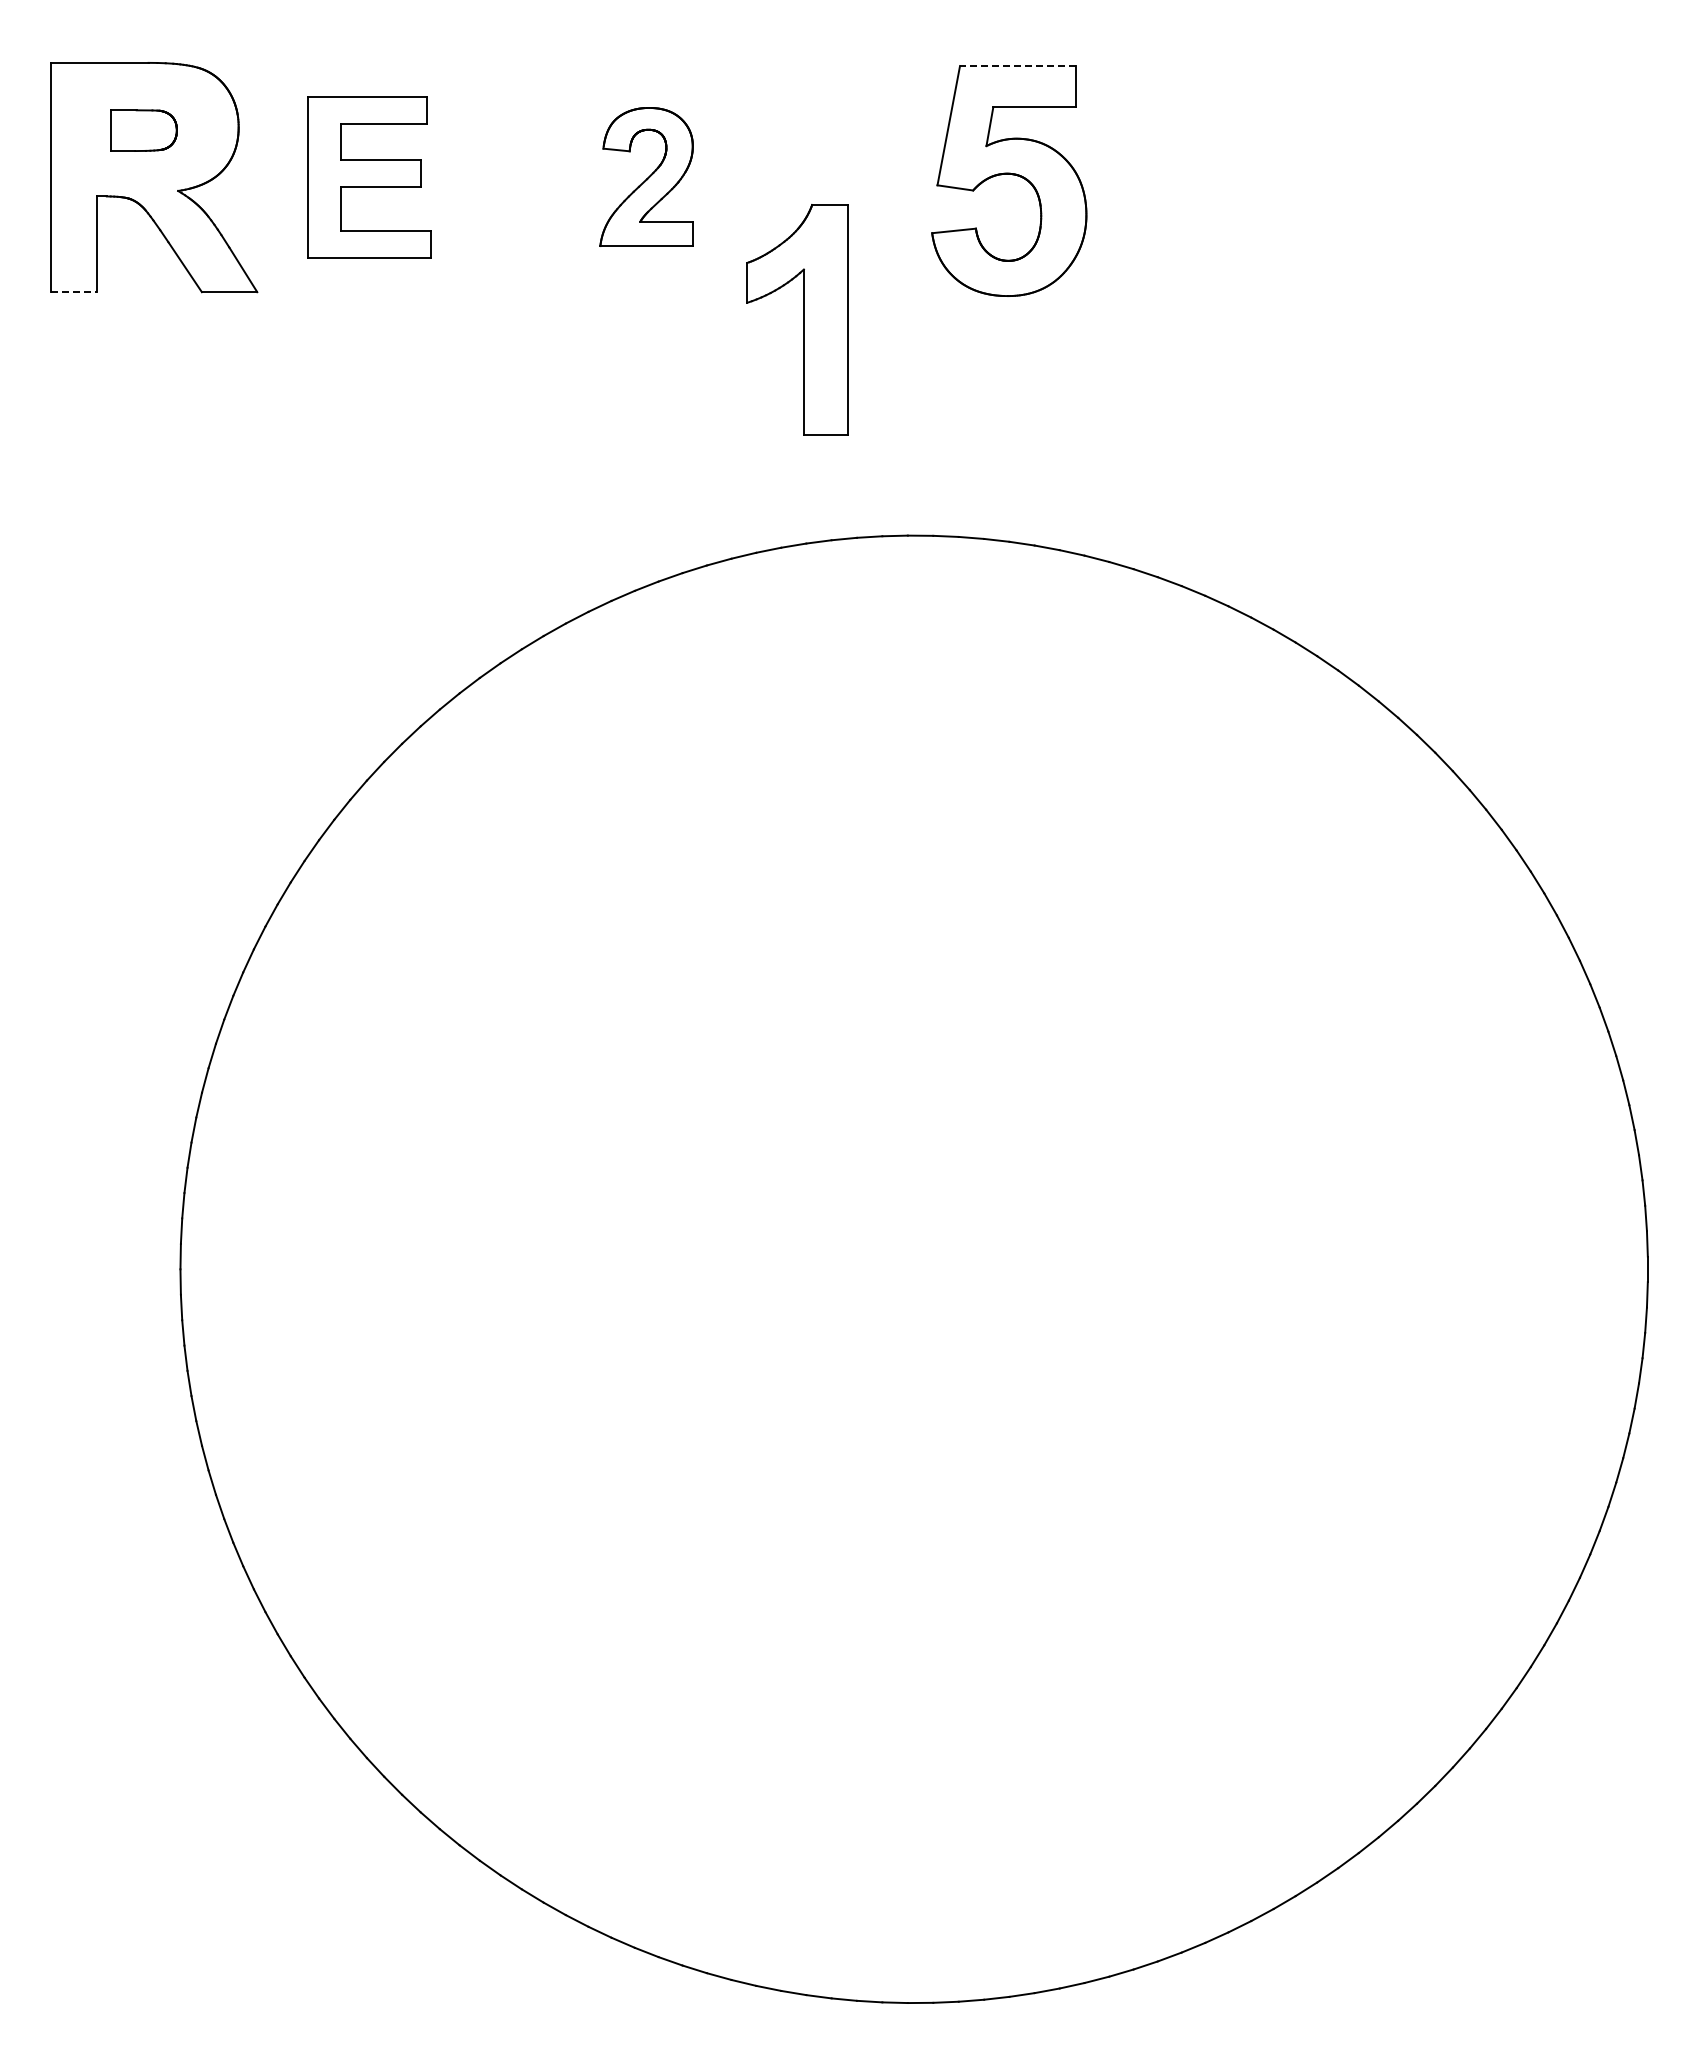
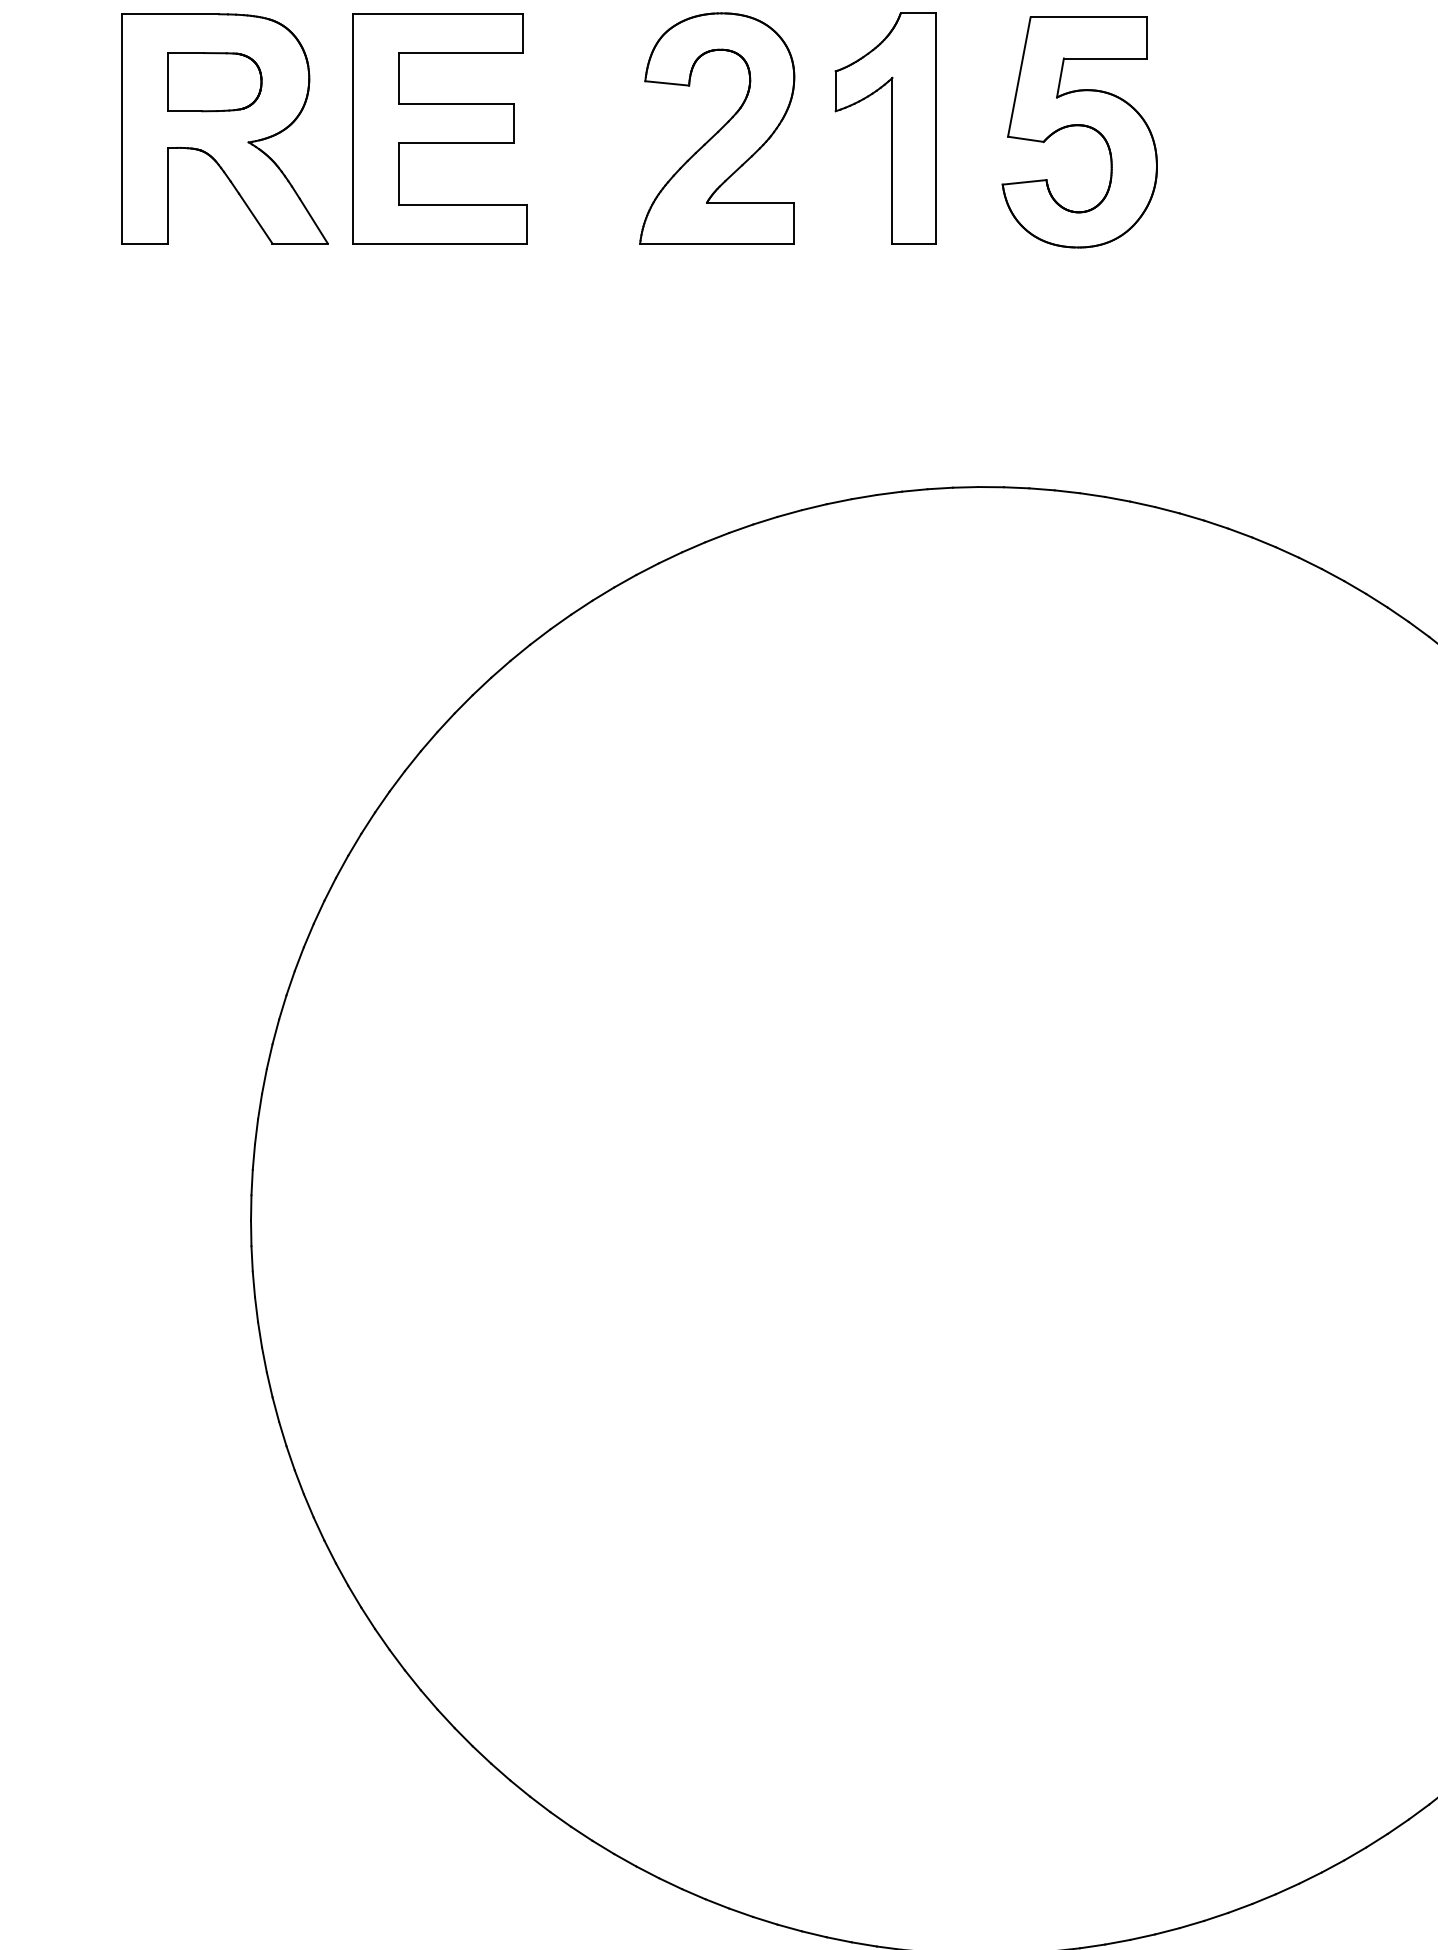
line: (1017, 66) -> (1088, 17), dashed -> solid
part: (143, 130) -> (214, 81), size x1.43
part: (646, 176) -> (717, 127), size x1.67
part: (369, 177) -> (440, 128), size x1.43
line: (74, 292) -> (145, 243), dashed -> solid
part: (797, 319) -> (886, 127), moved

